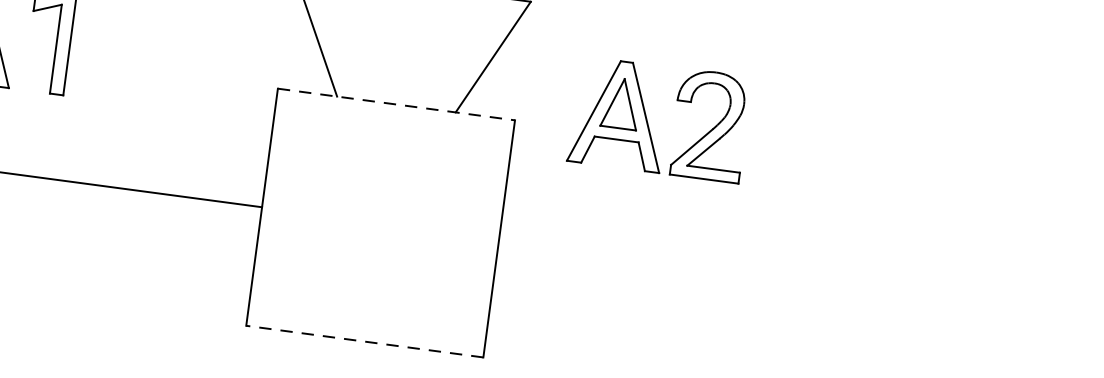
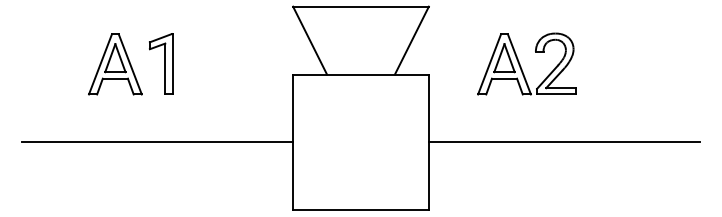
line: (397, 104) -> (361, 74), dashed -> solid
part: (658, 118) -> (526, 63), moved
line: (736, 270) -> (564, 142), added
line: (365, 342) -> (361, 210), dashed -> solid

